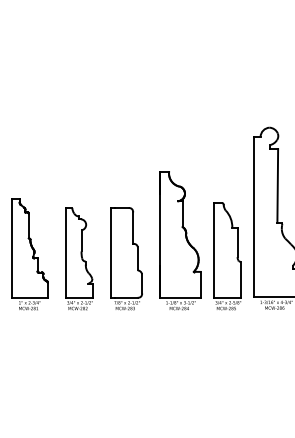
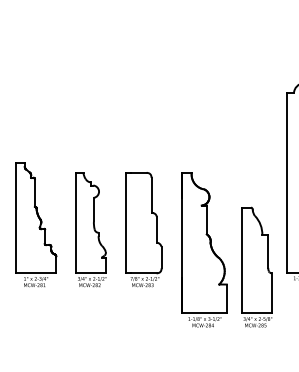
part: (193, 246) -> (218, 256), moved

